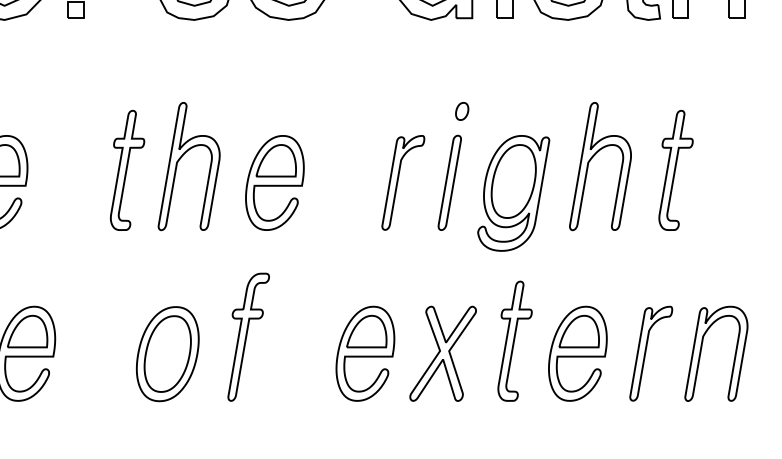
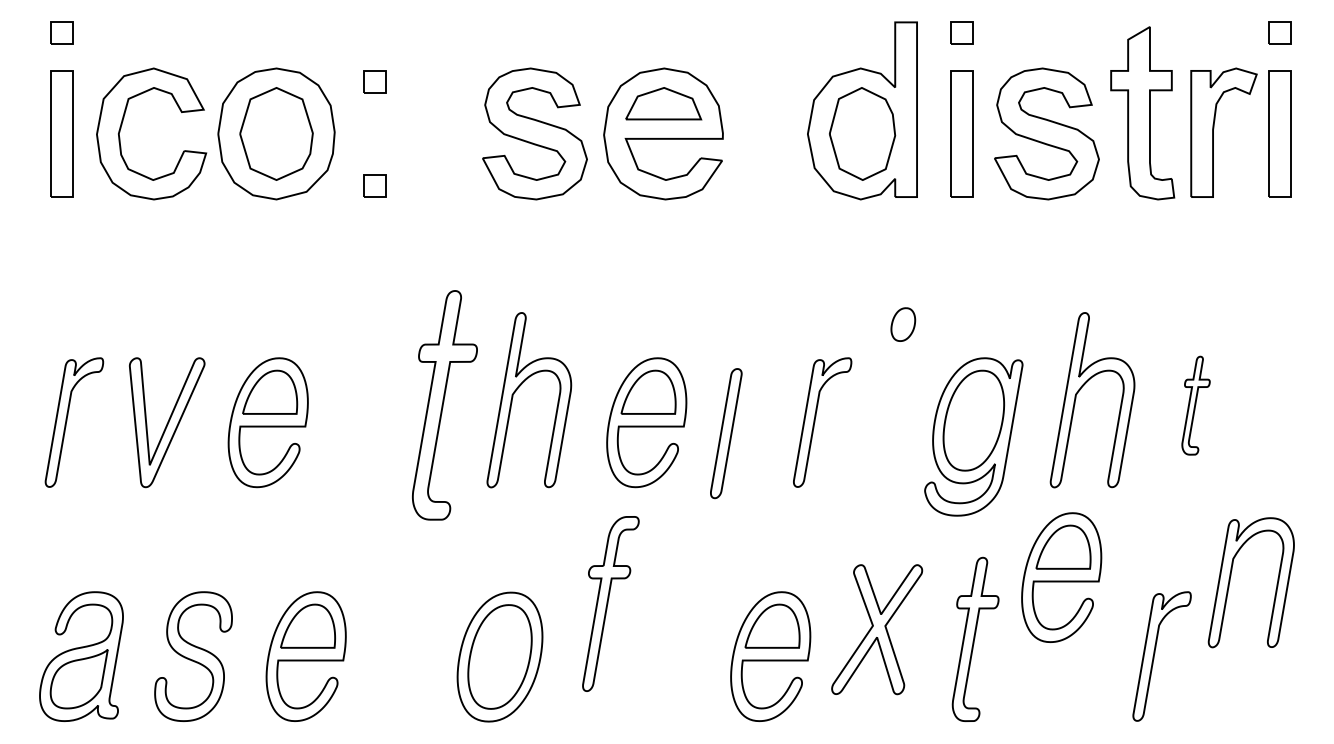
part: (461, 111) -> (902, 324), size x1.4
part: (127, 170) -> (444, 405), size x1.4
part: (675, 170) -> (1195, 405), size x0.6
part: (449, 182) -> (726, 433), moved
part: (248, 336) -> (610, 603), moved
part: (701, 349) -> (1231, 576), moved
part: (443, 353) -> (877, 629), moved
part: (577, 353) -> (1061, 577), moved

